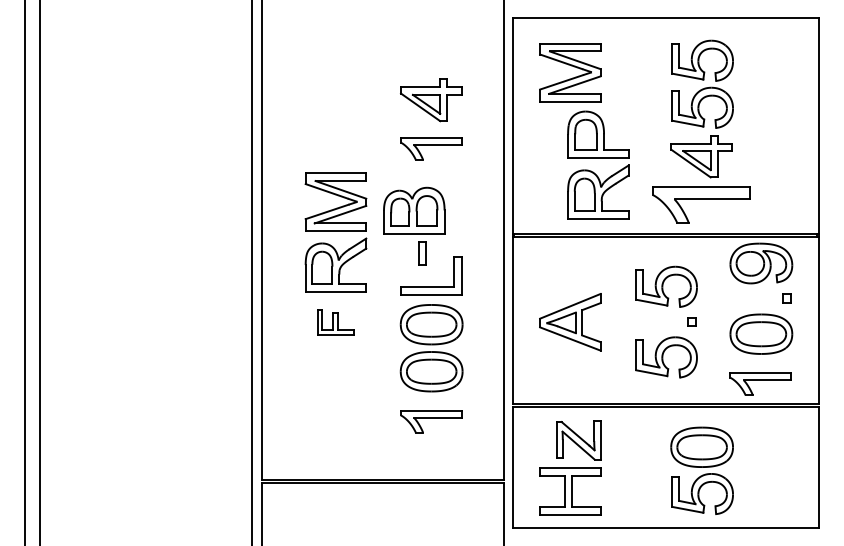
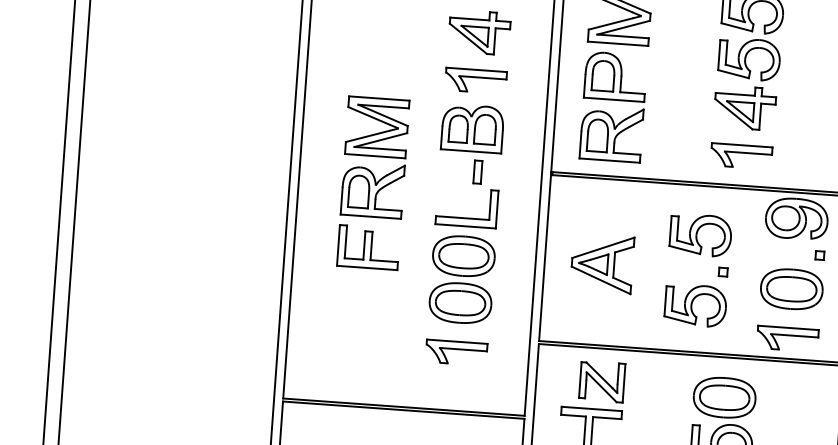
part: (598, 164) -> (613, 106), moved
part: (701, 204) -> (741, 155), size x0.62
part: (414, 225) -> (471, 143), moved
part: (335, 322) -> (368, 247), size x1.67

